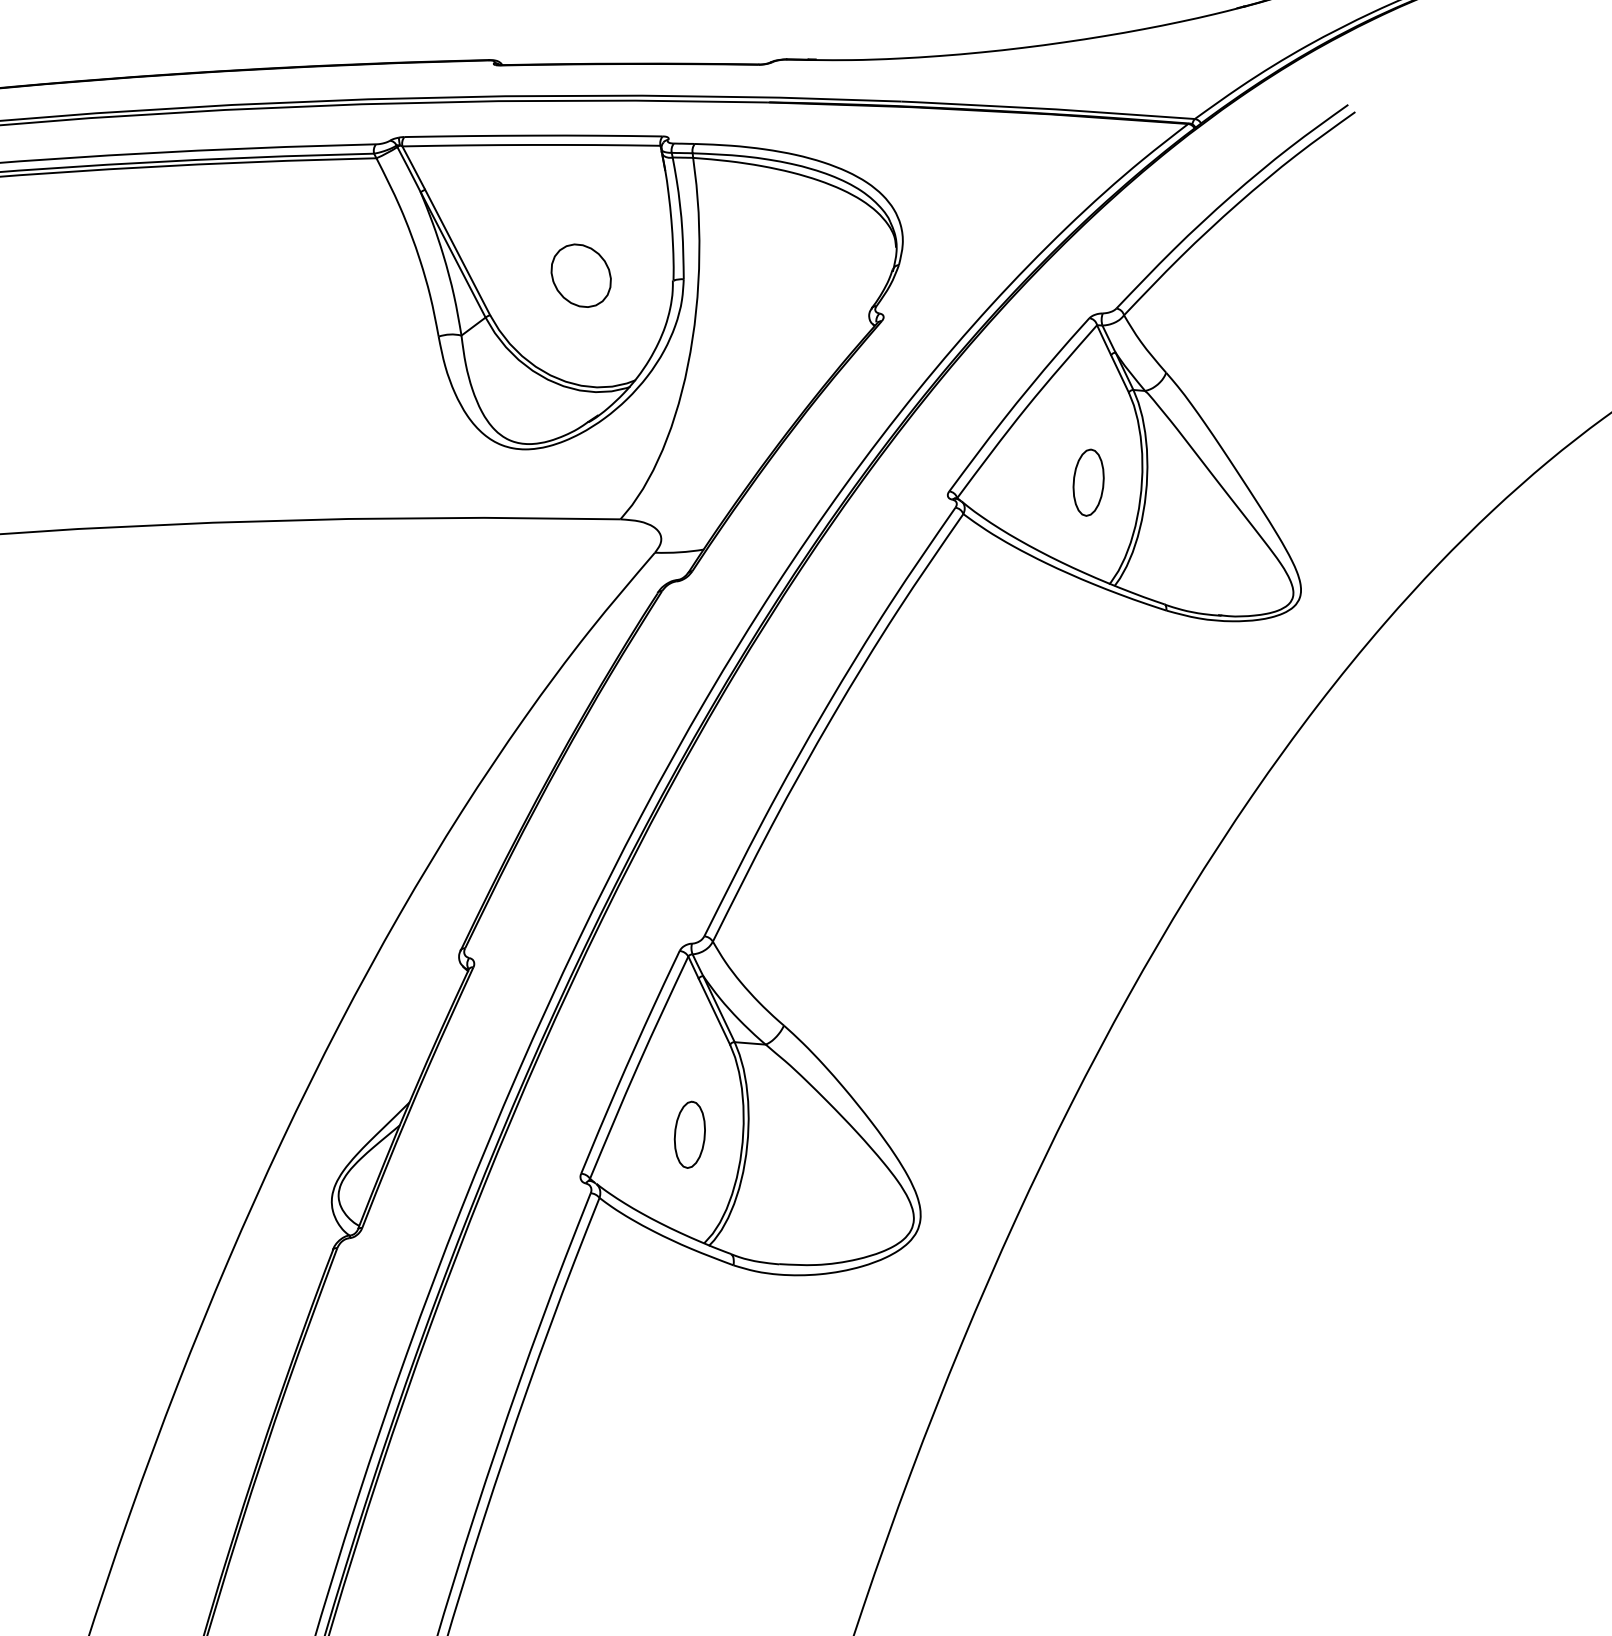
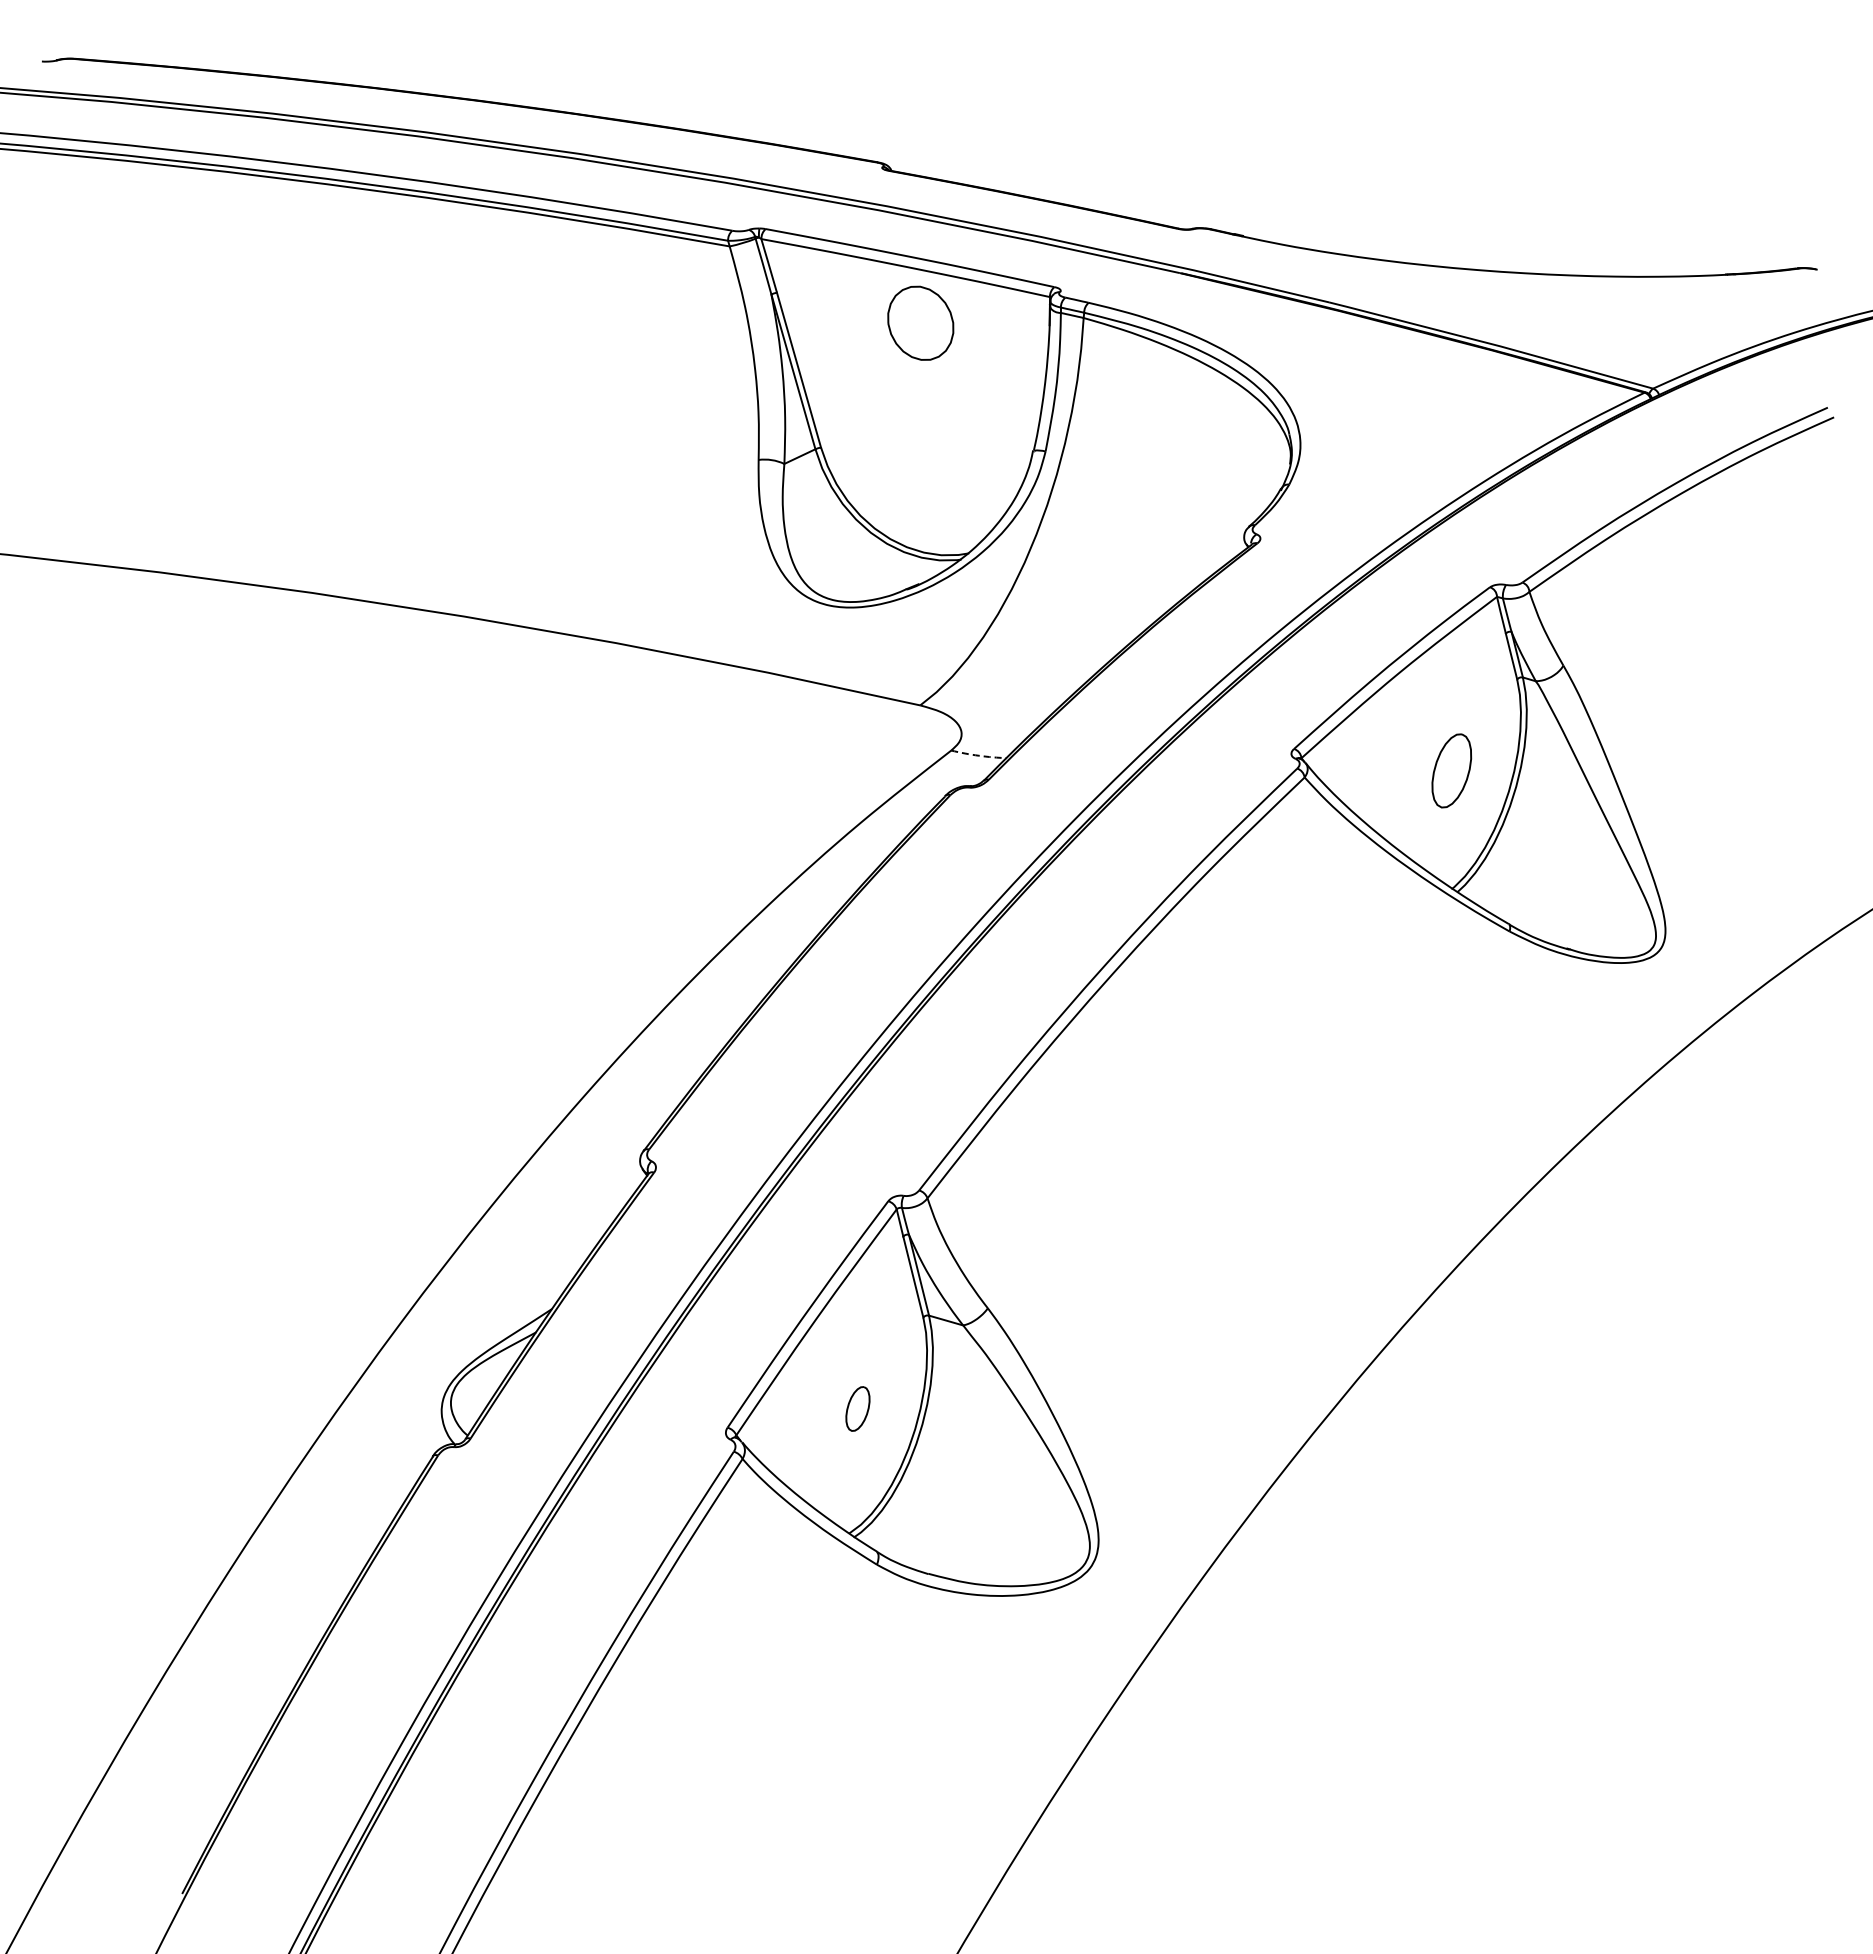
part: (580, 275) -> (920, 322), moved
arc: (679, 552) -> (978, 755), solid -> dashed
part: (689, 1134) -> (857, 1408), size x0.6

